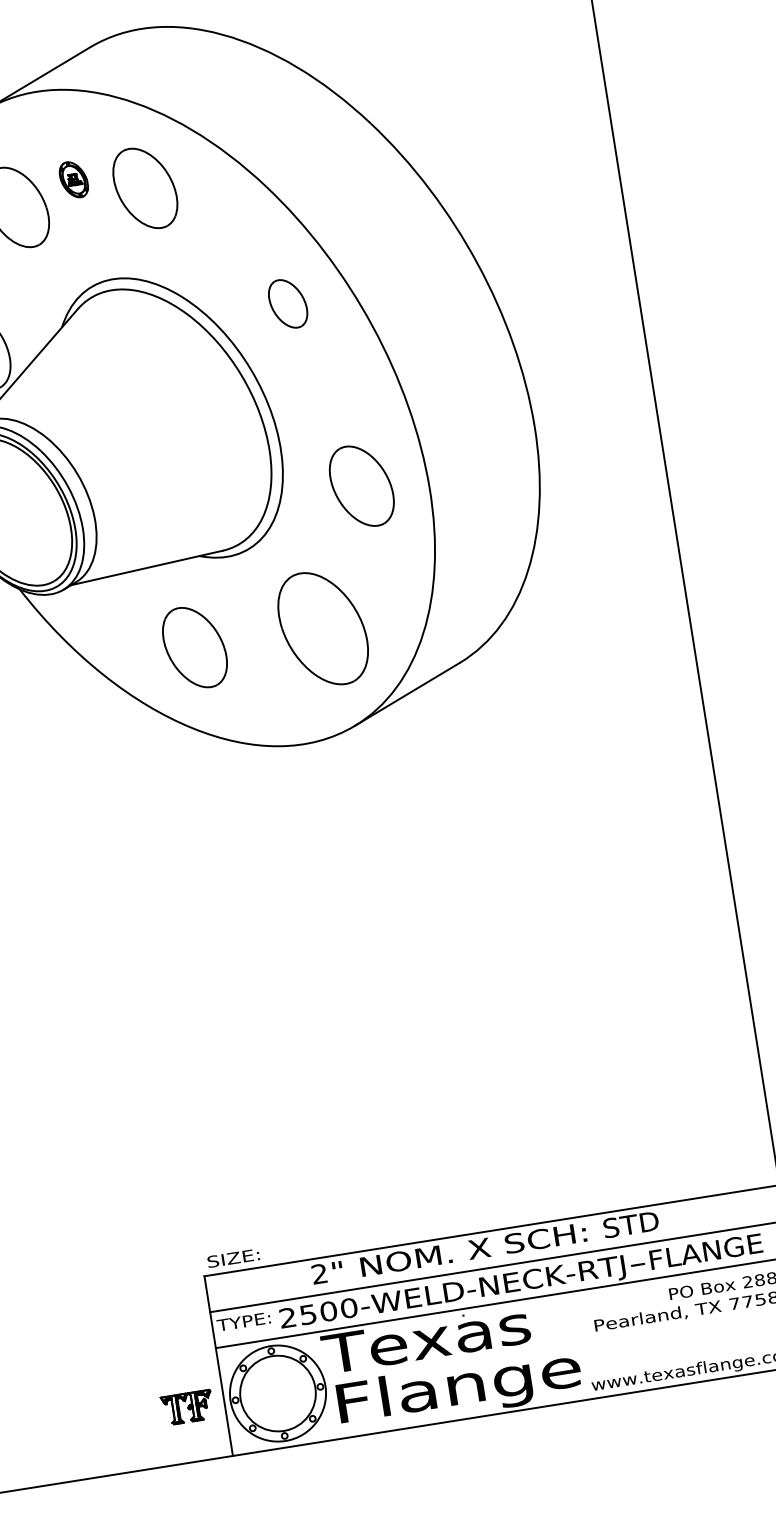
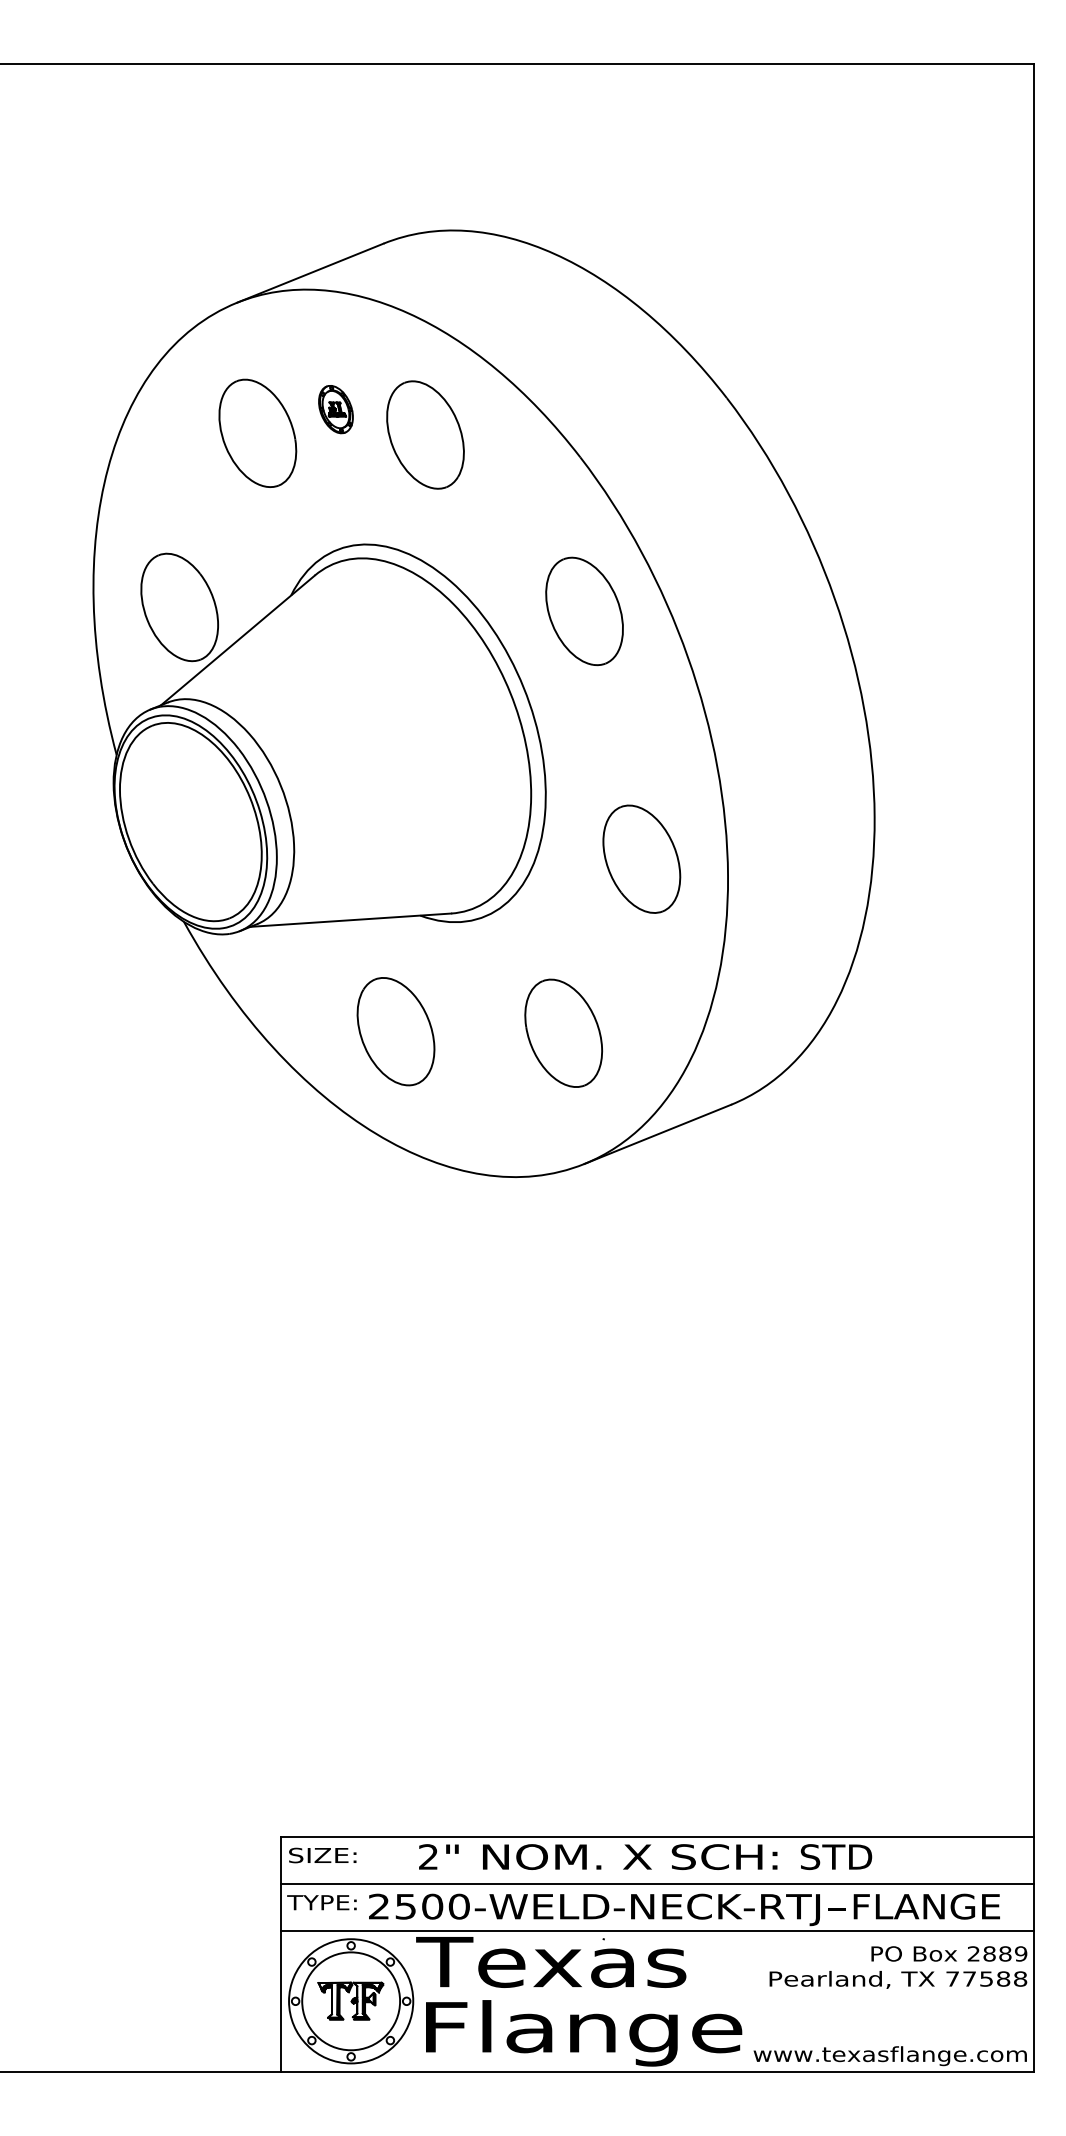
part: (288, 303) -> (584, 611), size x1.67
part: (322, 628) -> (563, 1032), size x0.71
text: (233, 1258) -> (322, 1855), moved
part: (187, 1407) -> (350, 2000), moved

